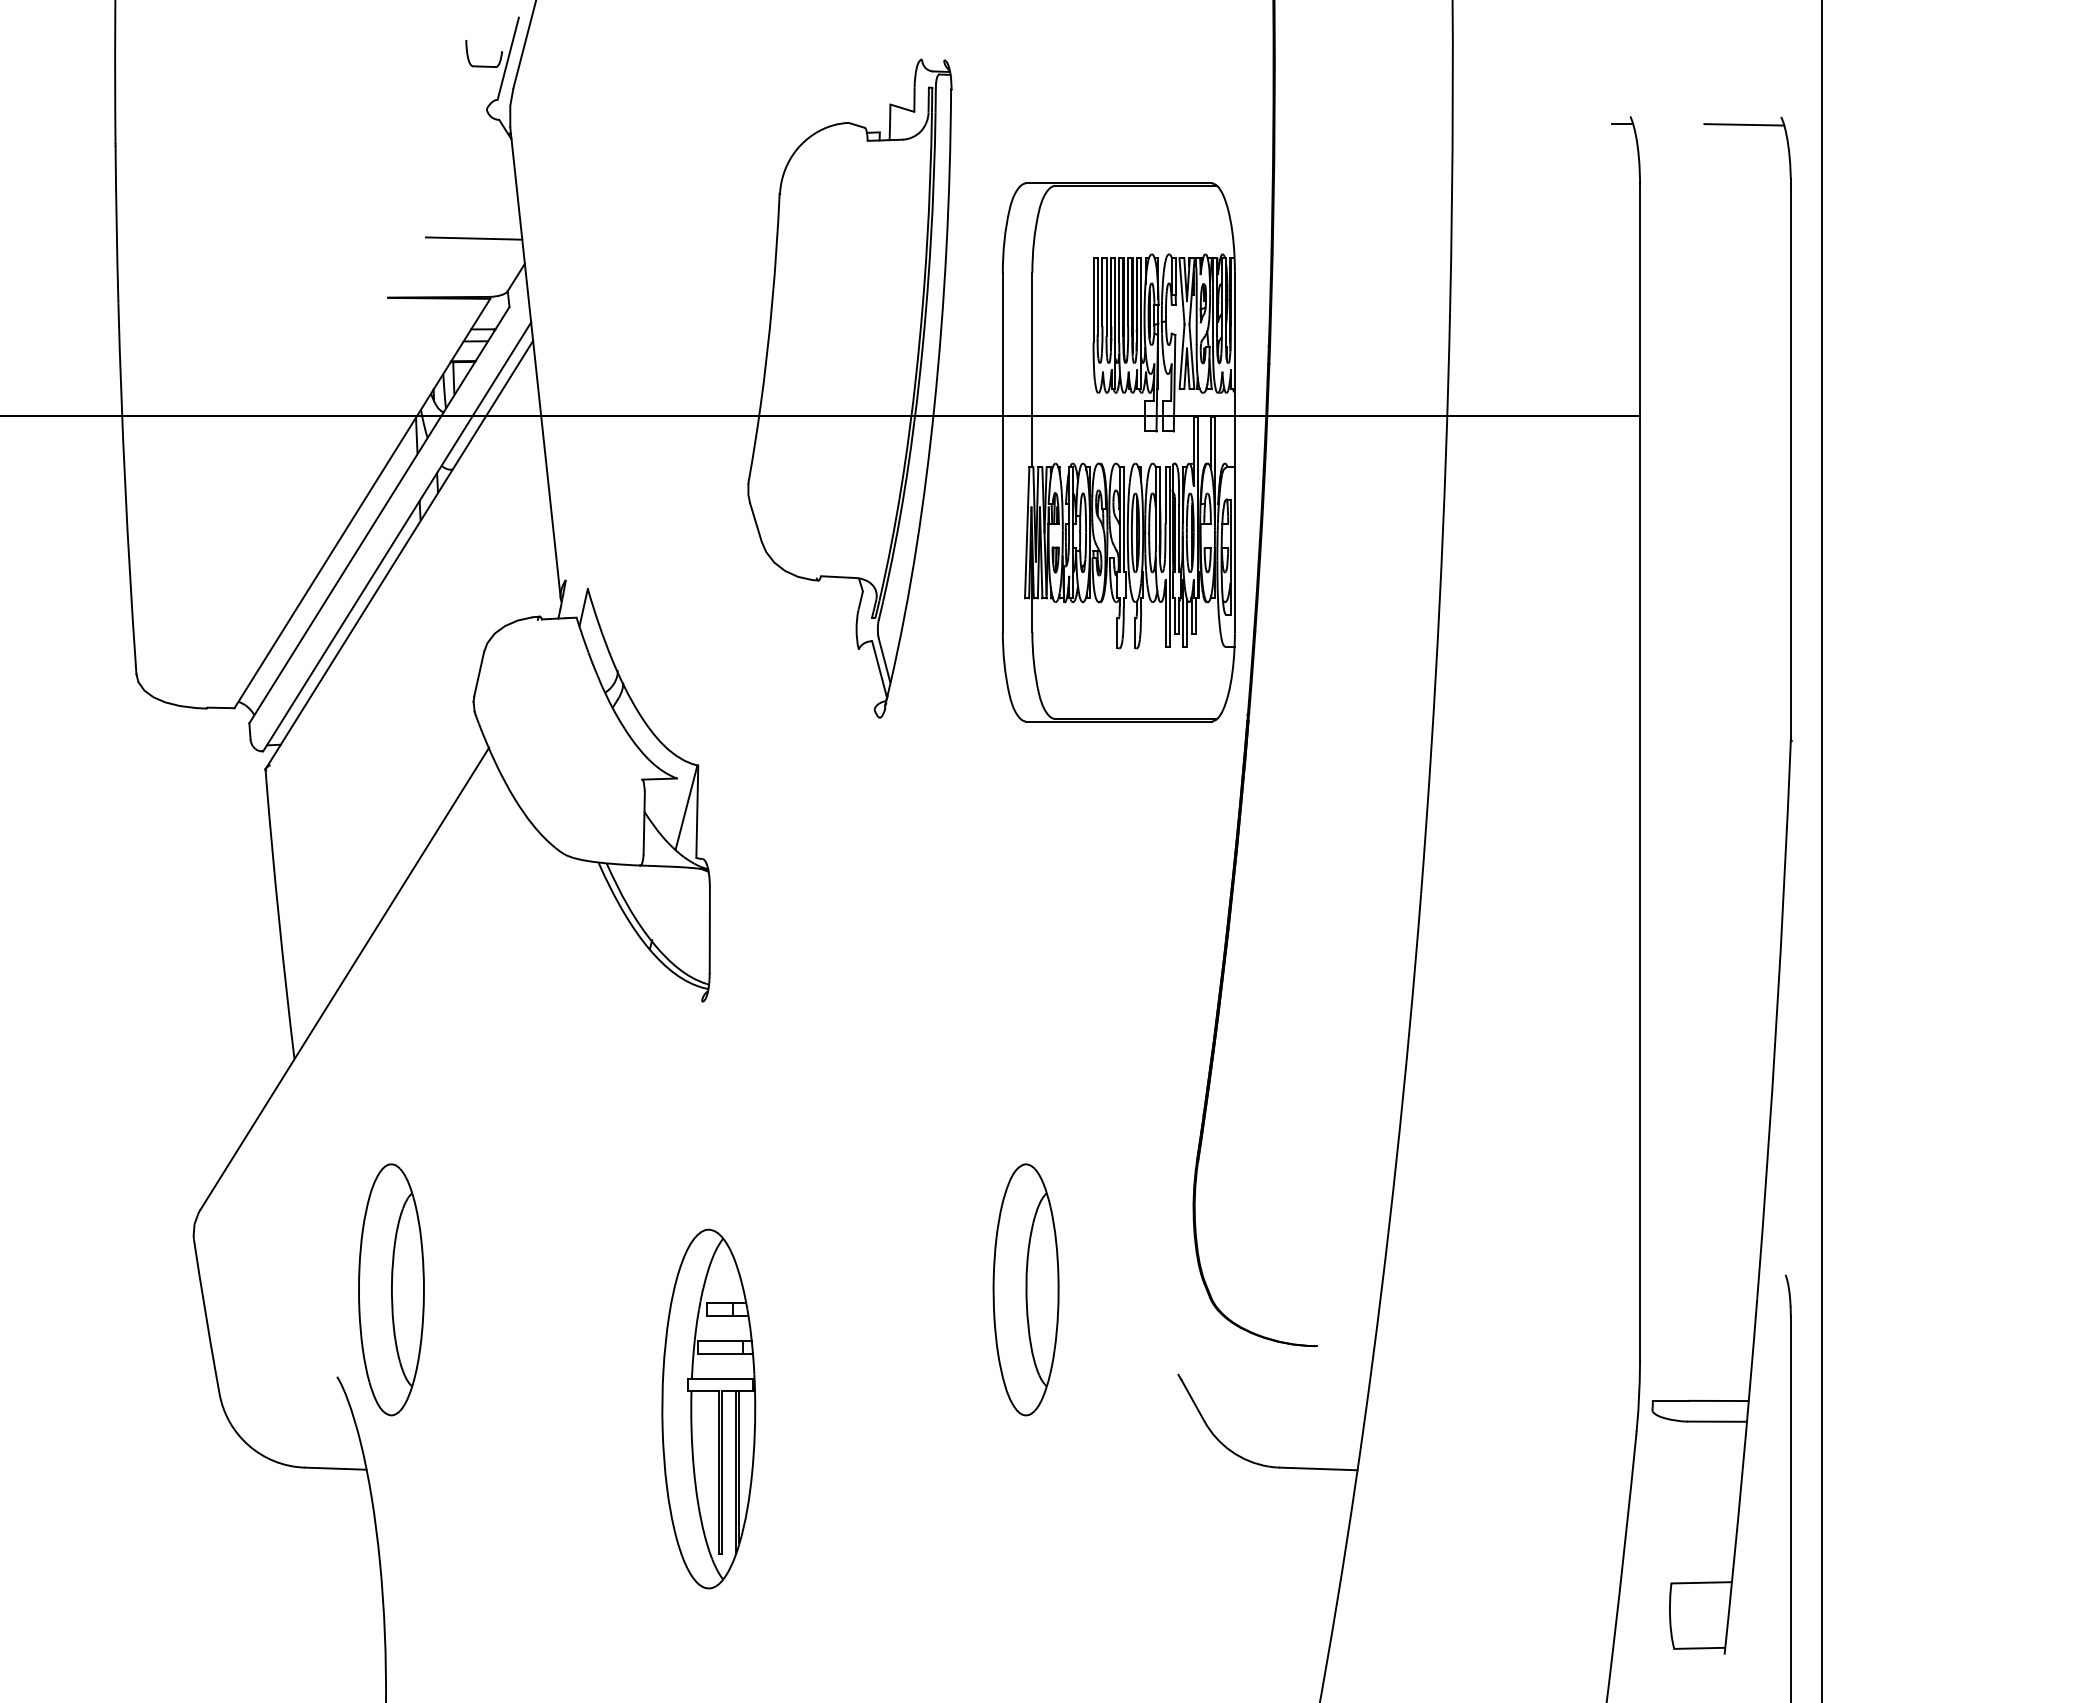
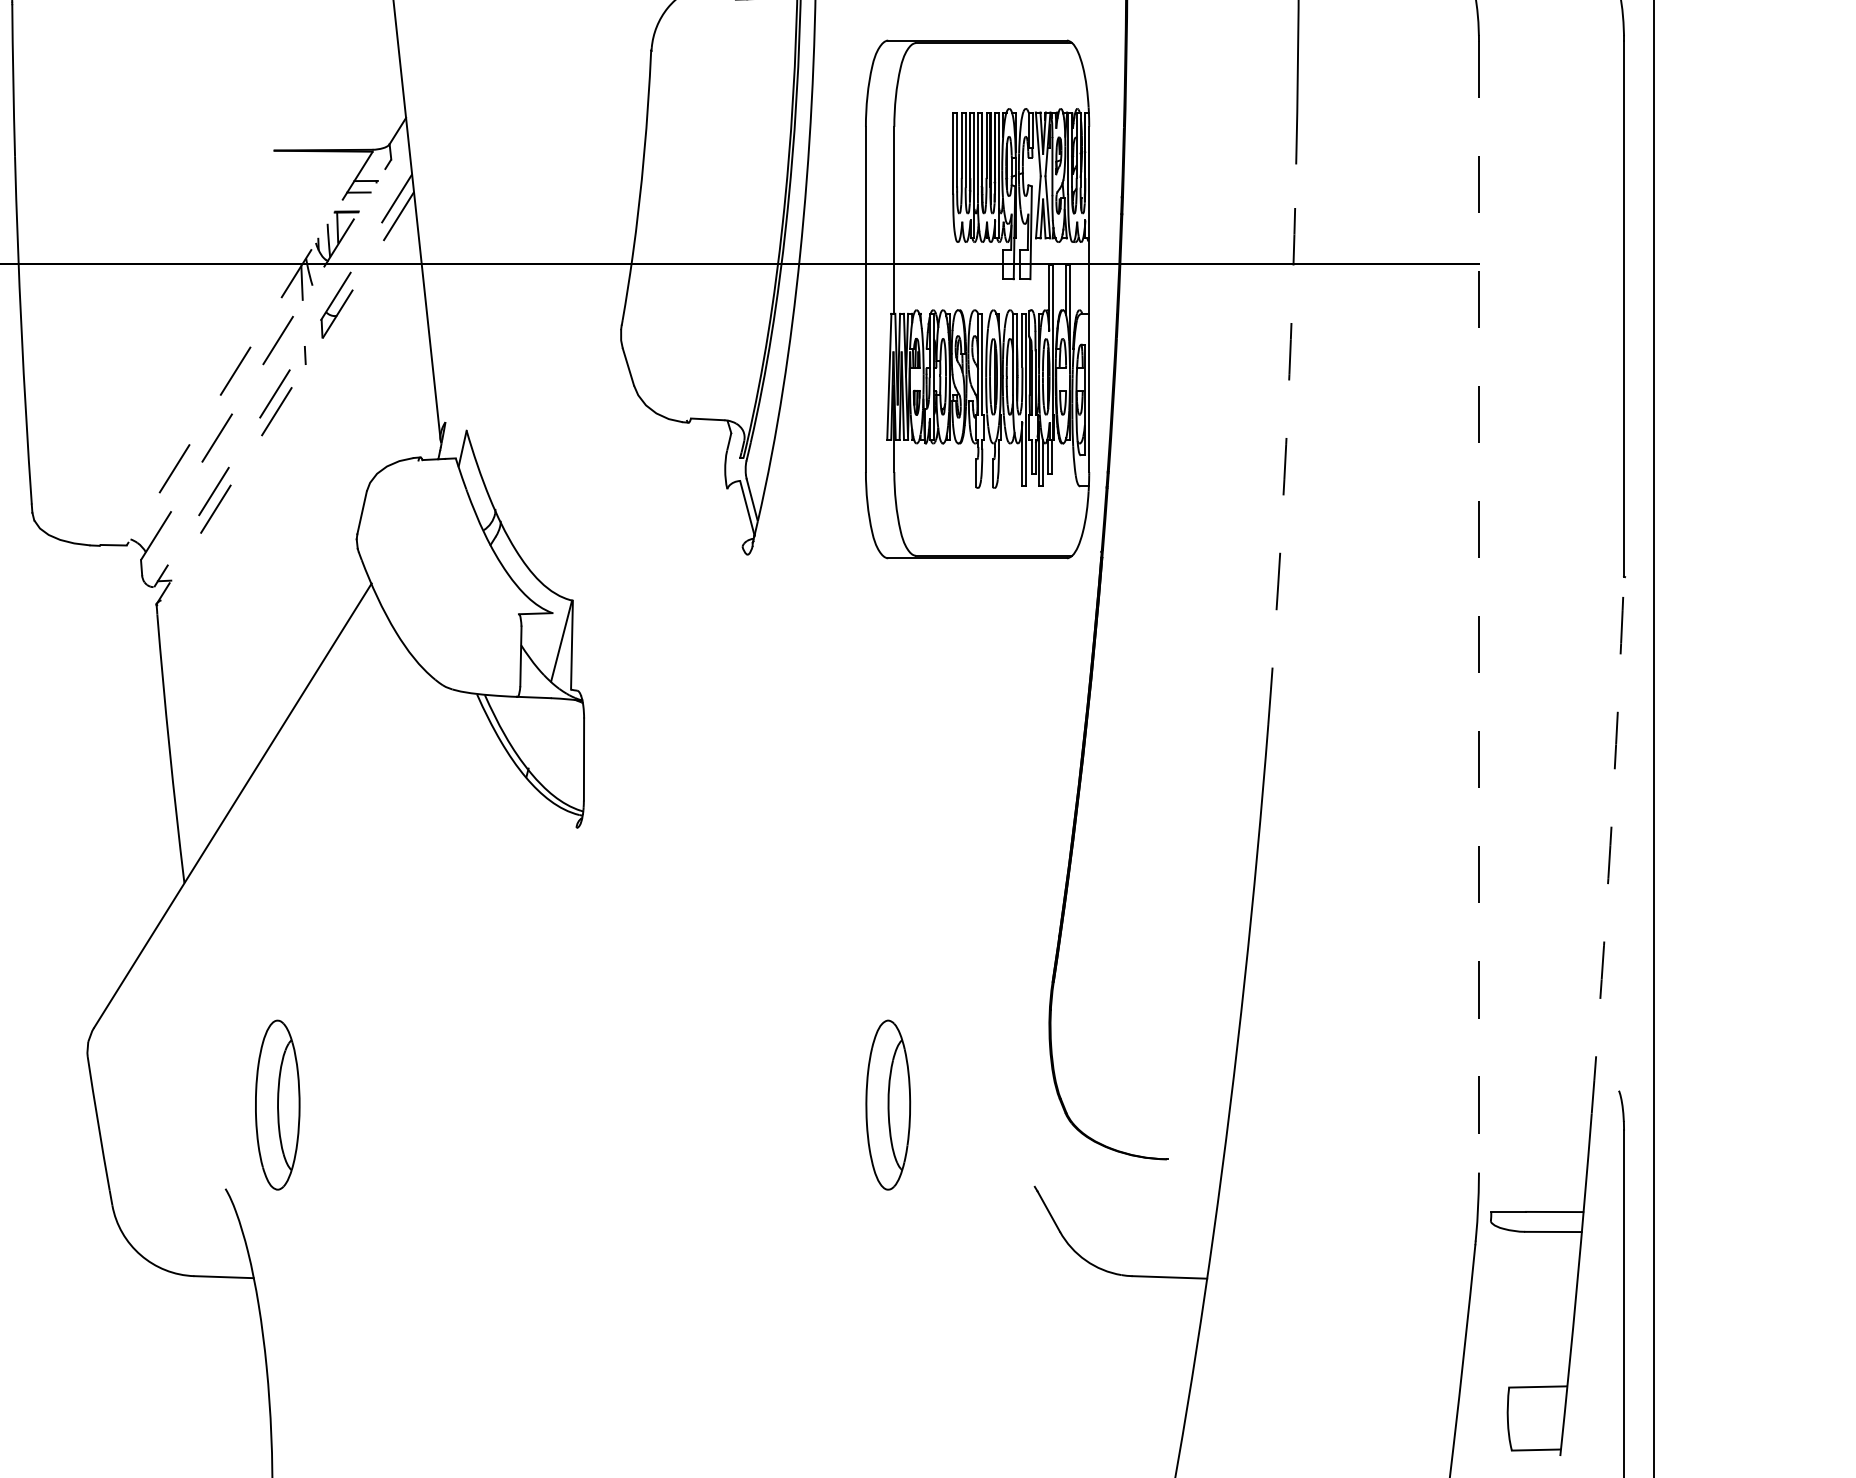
line: (473, 238) -> (356, 93), removed
line: (362, 503) -> (249, 348), solid -> dashed
line: (379, 514) -> (266, 359), solid -> dashed
line: (397, 536) -> (283, 380), solid -> dashed
line: (399, 555) -> (285, 398), solid -> dashed
arc: (1439, 603) -> (1286, 444), solid -> dashed
line: (1640, 772) -> (1479, 607), solid -> dashed
arc: (1776, 1019) -> (1610, 845), solid -> dashed
part: (391, 1289) -> (277, 1104), size x0.7
part: (1025, 1289) -> (887, 1104), size x0.7
part: (708, 1408) -> (582, 1219), removed

